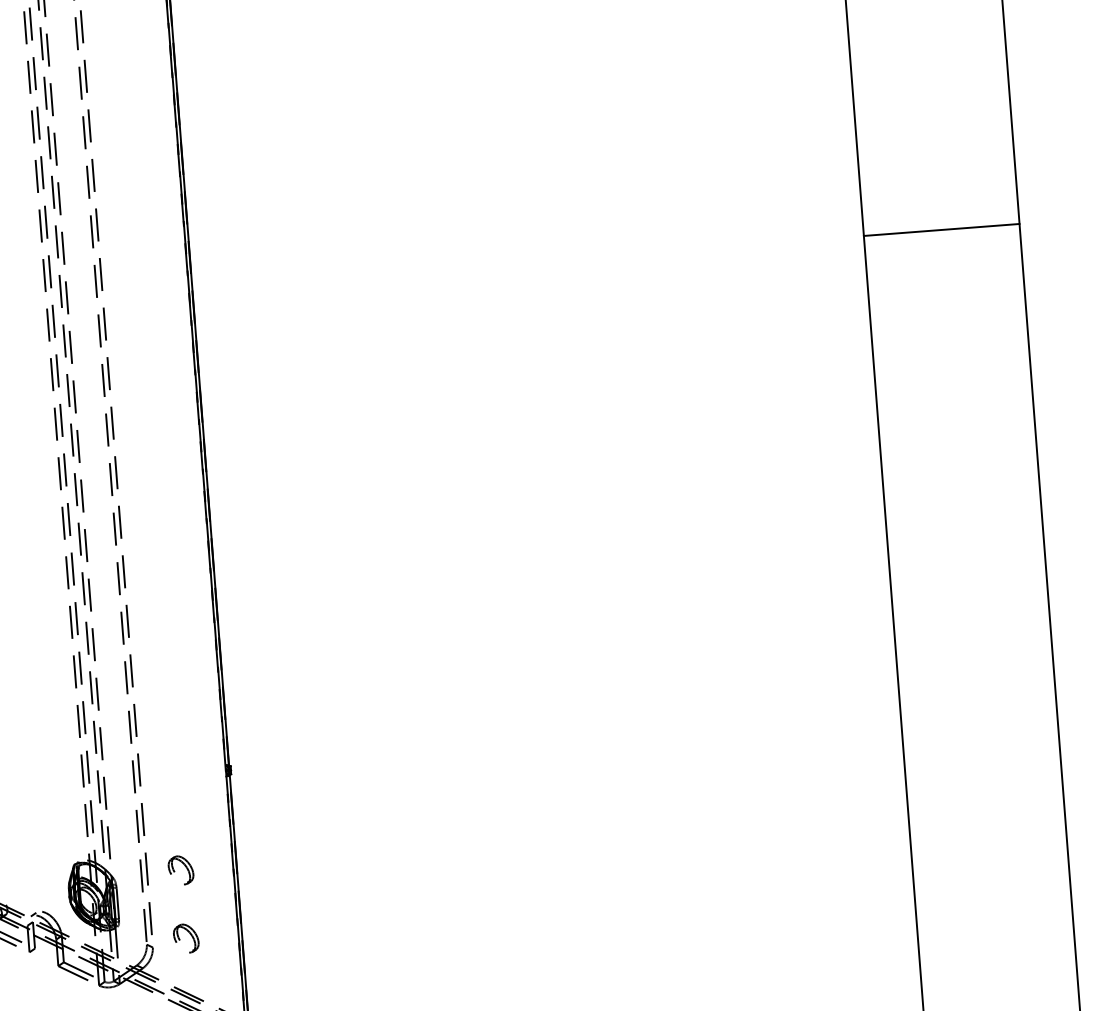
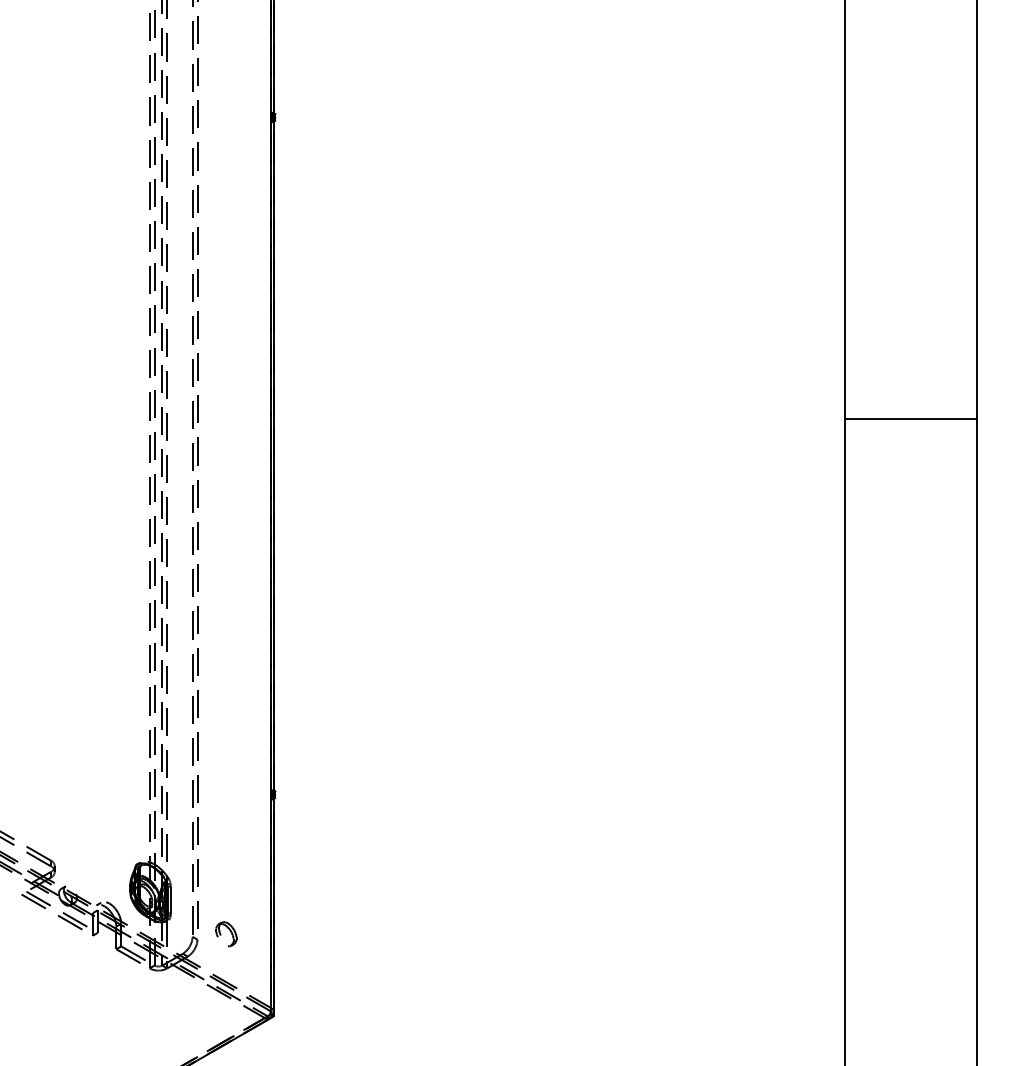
line: (942, 230) -> (911, 419), moved
part: (181, 870) -> (226, 876), removed

